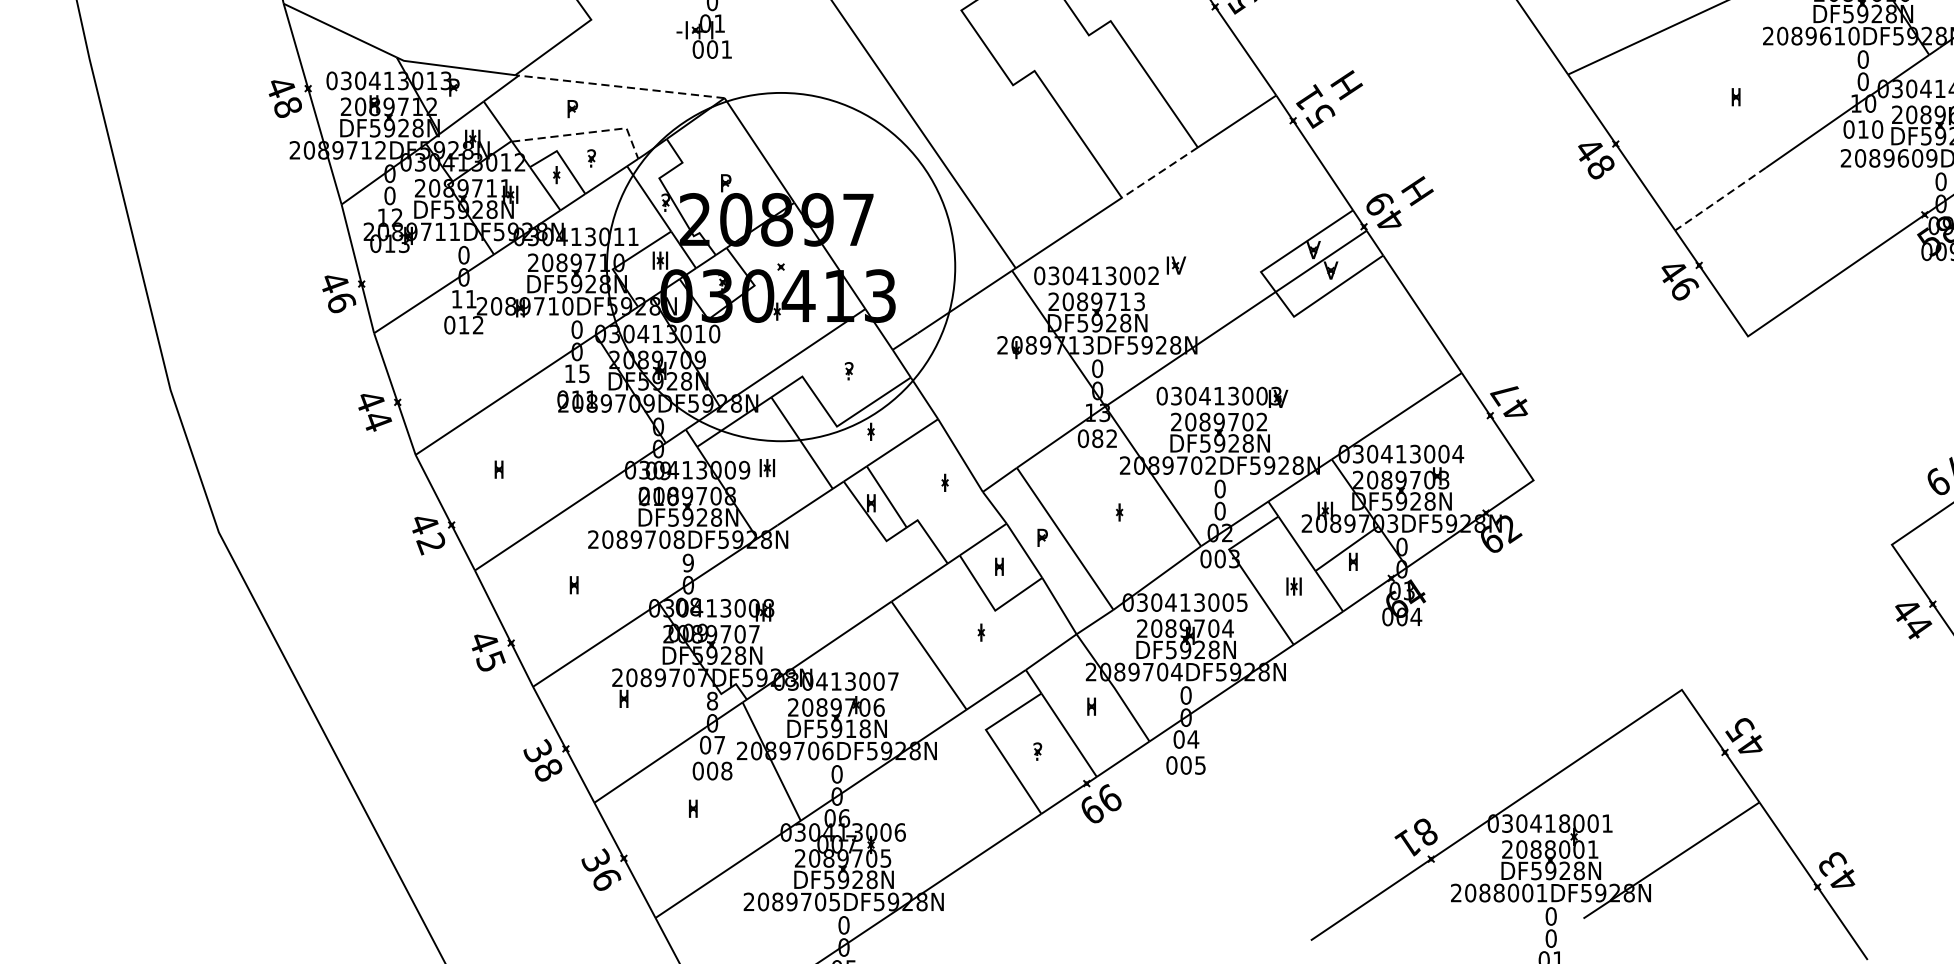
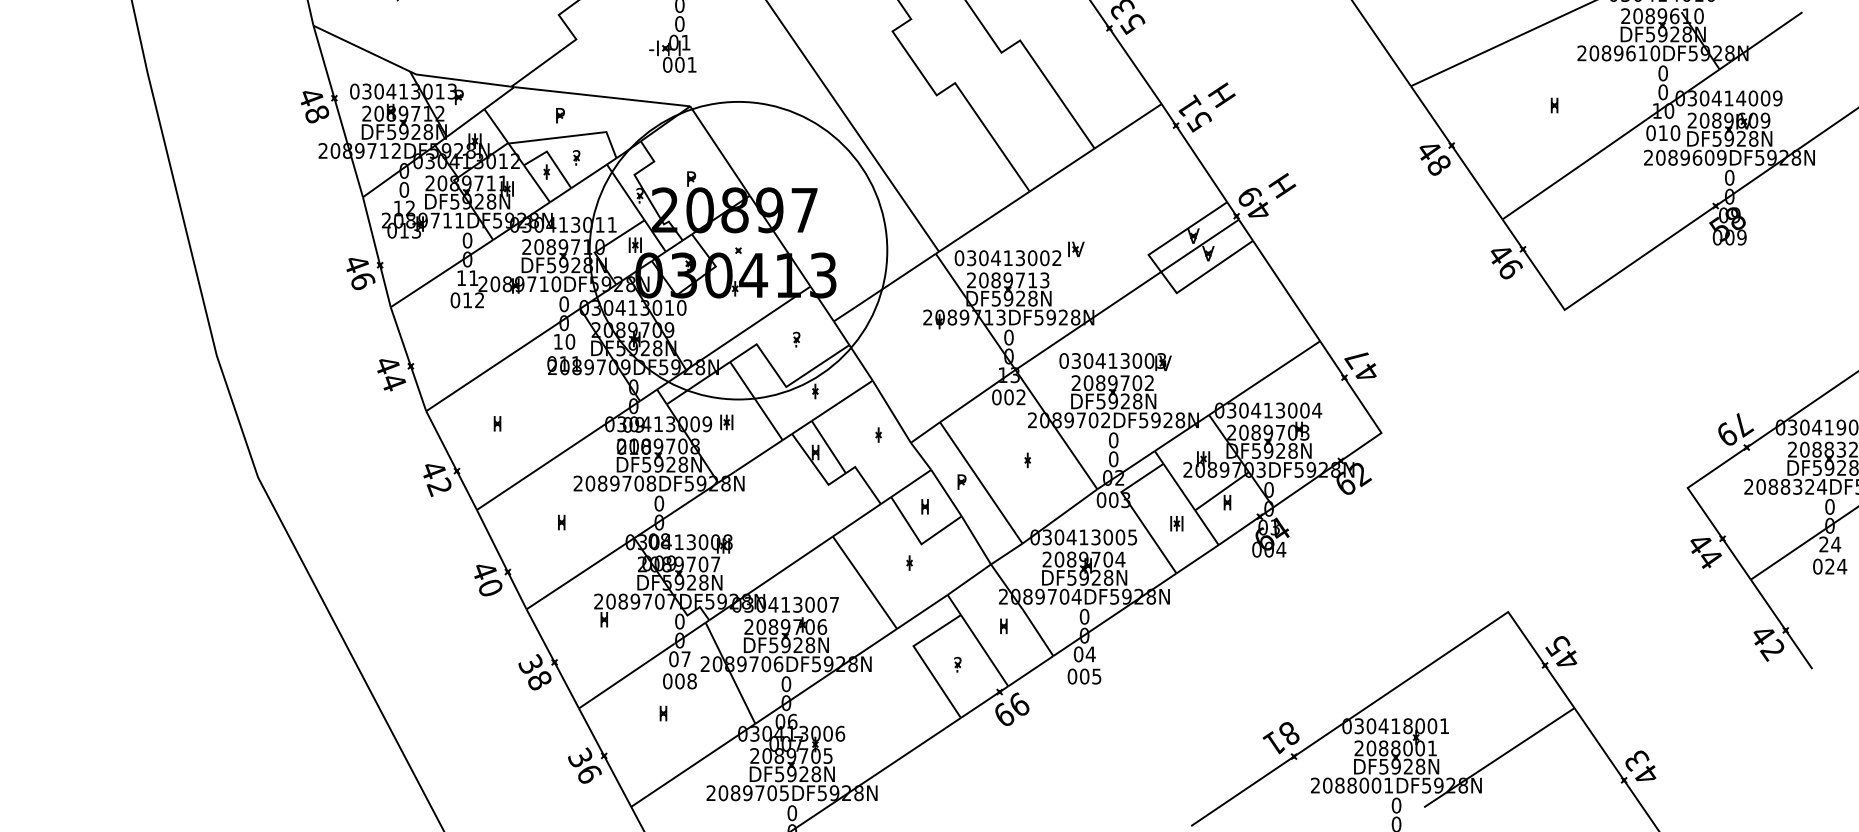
line: (620, 86) -> (601, 96), dashed -> solid
line: (586, 133) -> (572, 136), dashed -> solid
line: (1160, 173) -> (1062, 170), dashed -> solid
line: (1719, 198) -> (1540, 192), dashed -> solid
text: (584, 373) -> (570, 341), 15 -> 10
text: (1097, 438) -> (1008, 397), 082 -> 002
text: (687, 562) -> (658, 503), 9 -> 0
text: (490, 660) -> (490, 586), 45 -> 40
text: (712, 701) -> (679, 621), 8 -> 0
text: (850, 727) -> (797, 644), DF5918N -> DF5928N

